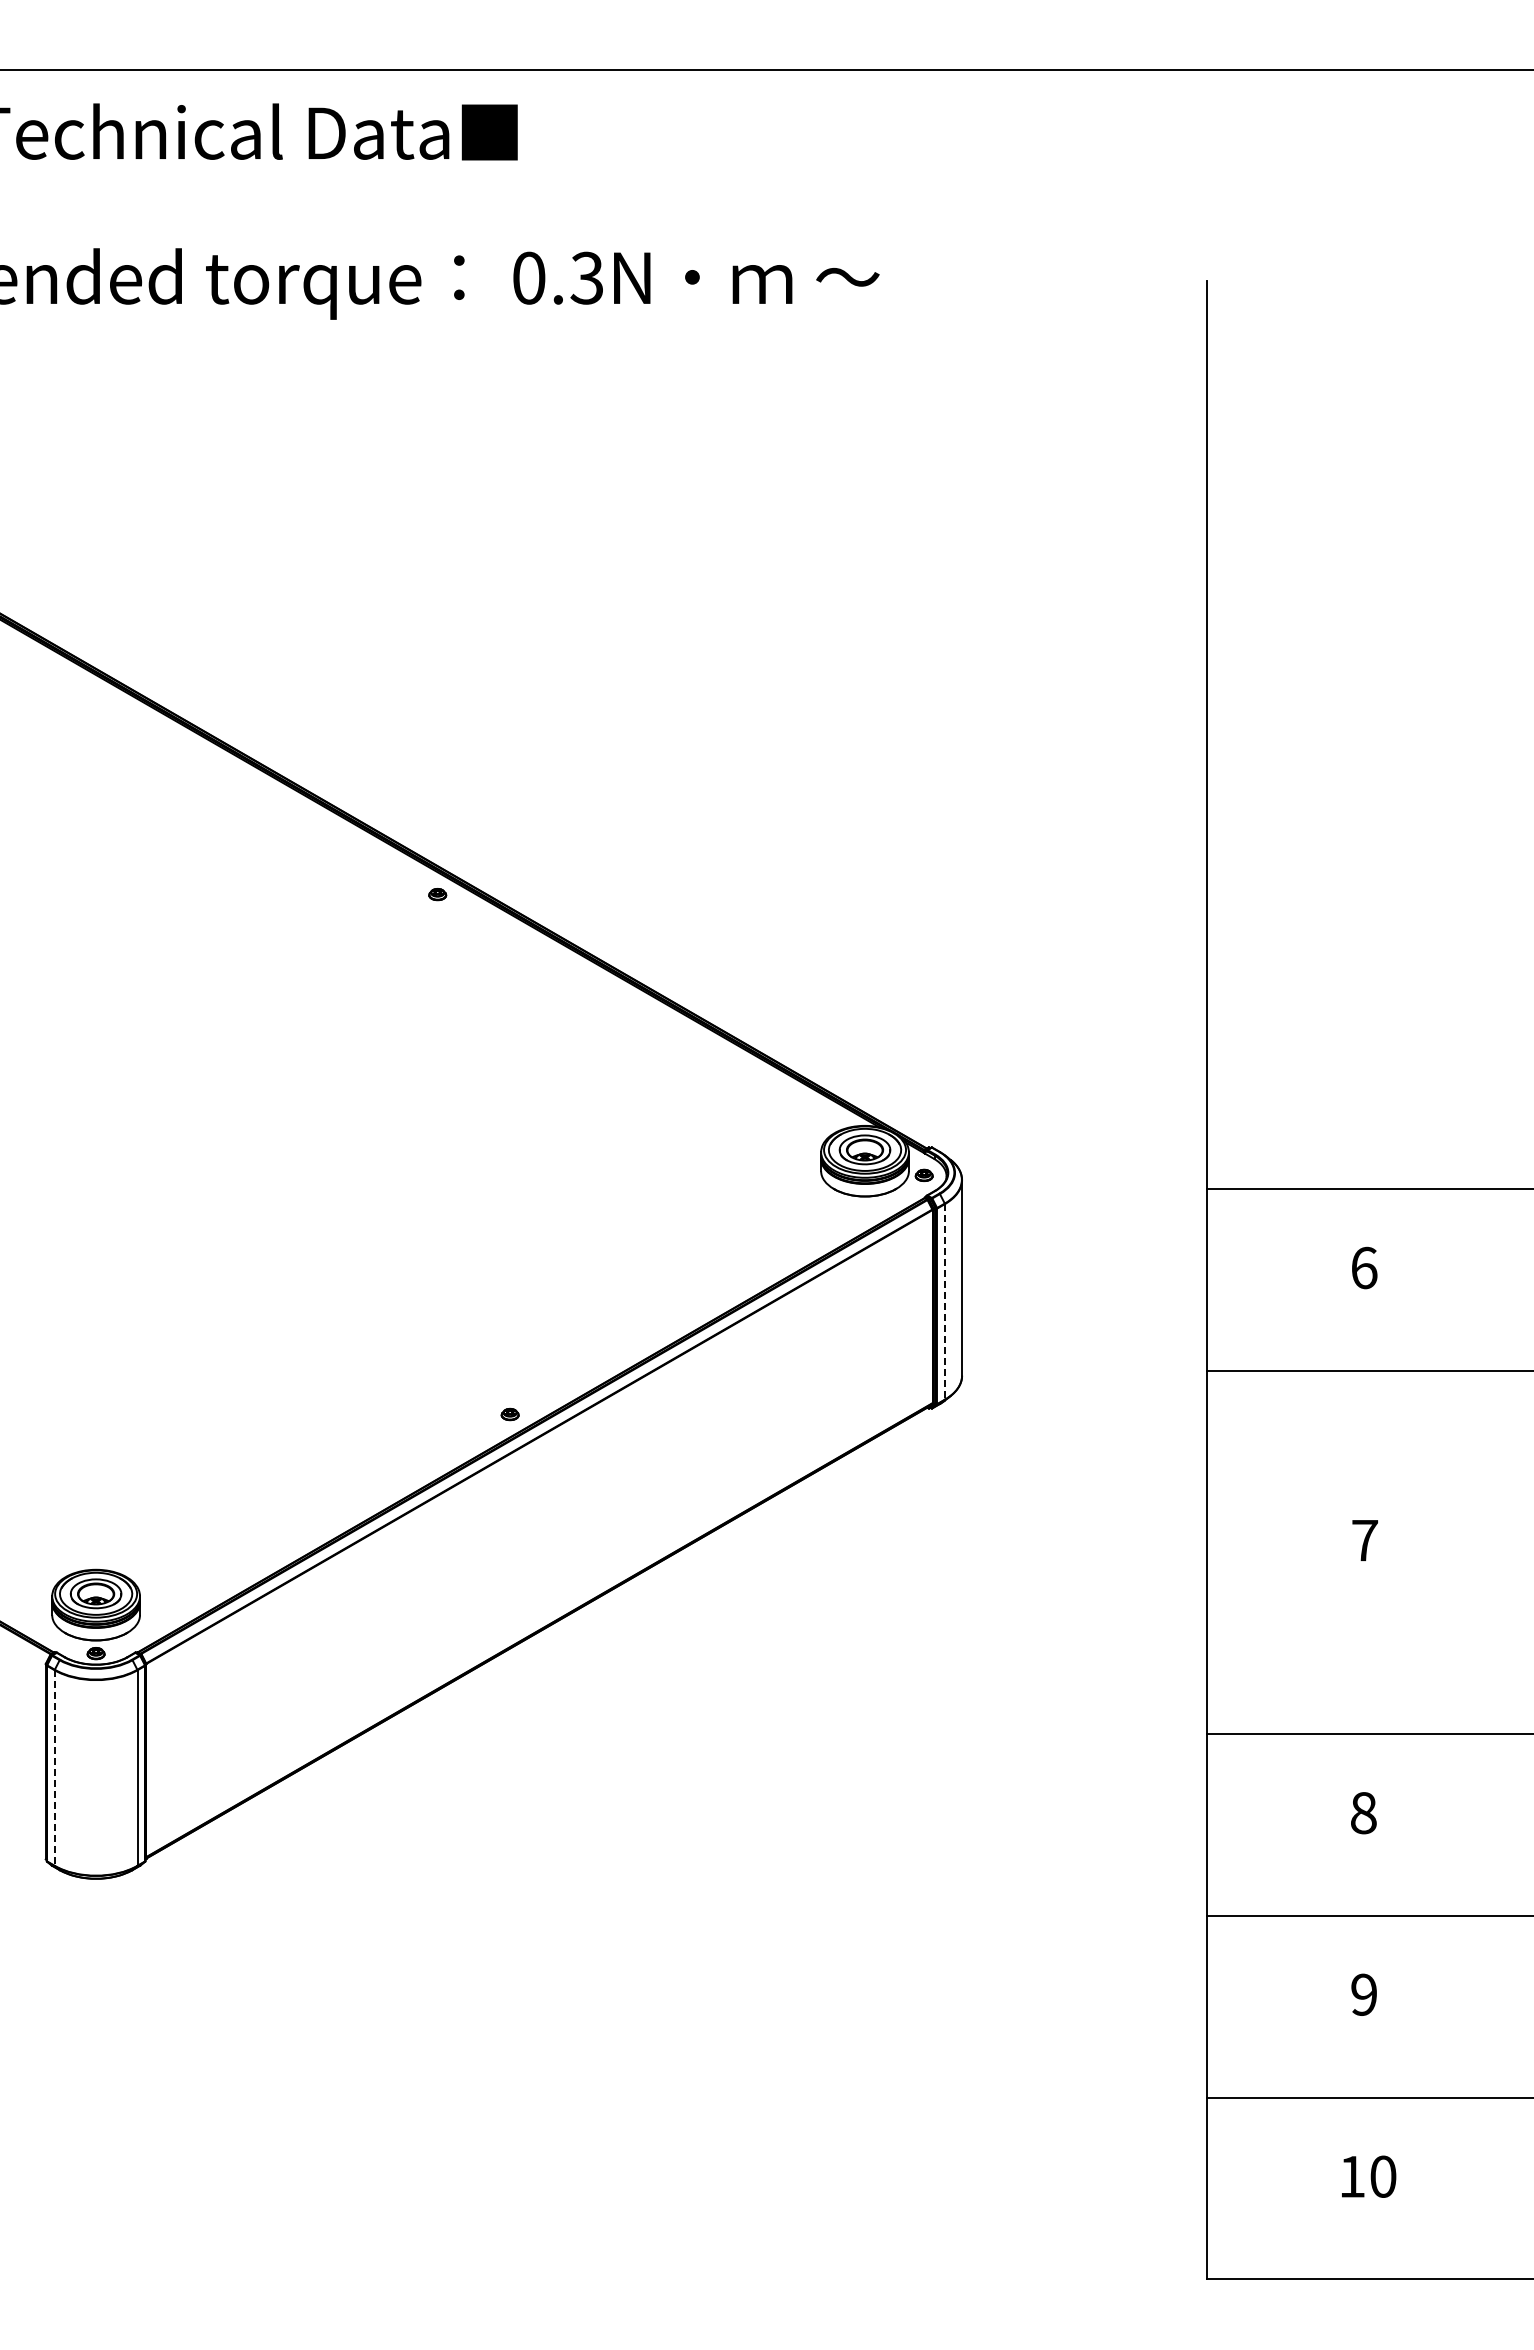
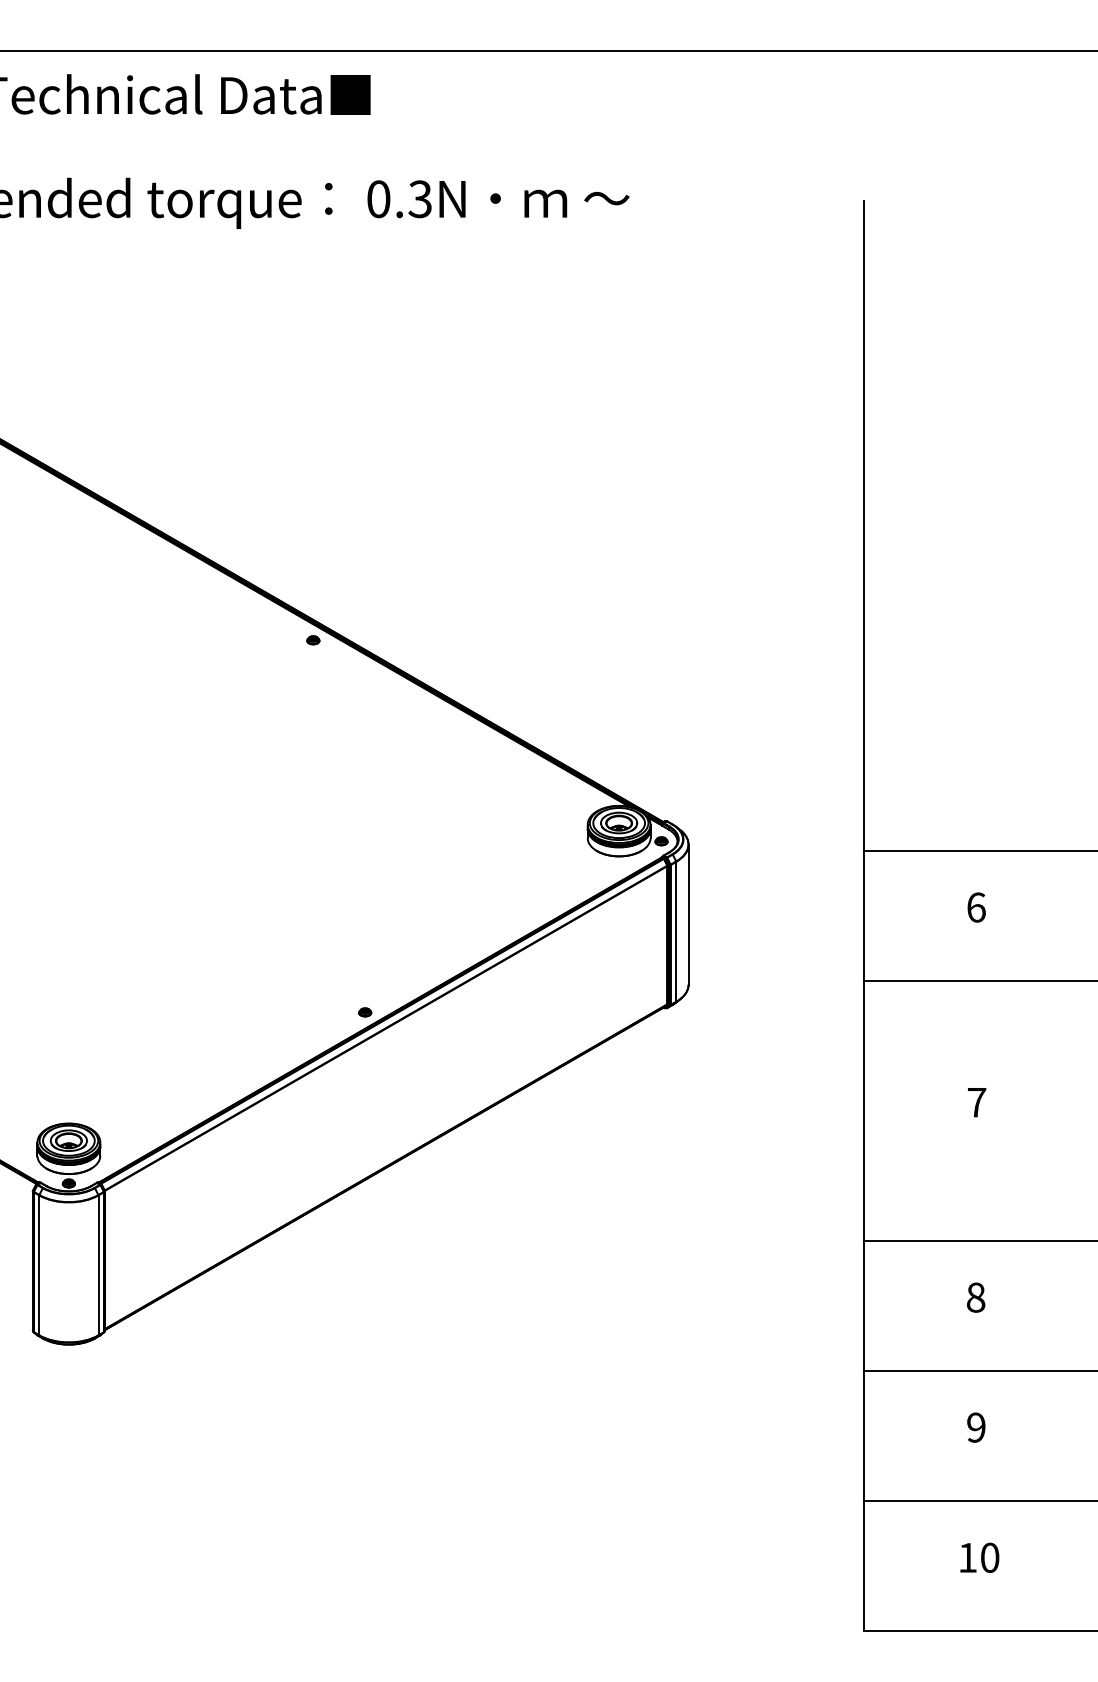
line: (944, 1301) -> (676, 931), dashed -> solid
line: (54, 1768) -> (39, 1265), dashed -> solid

